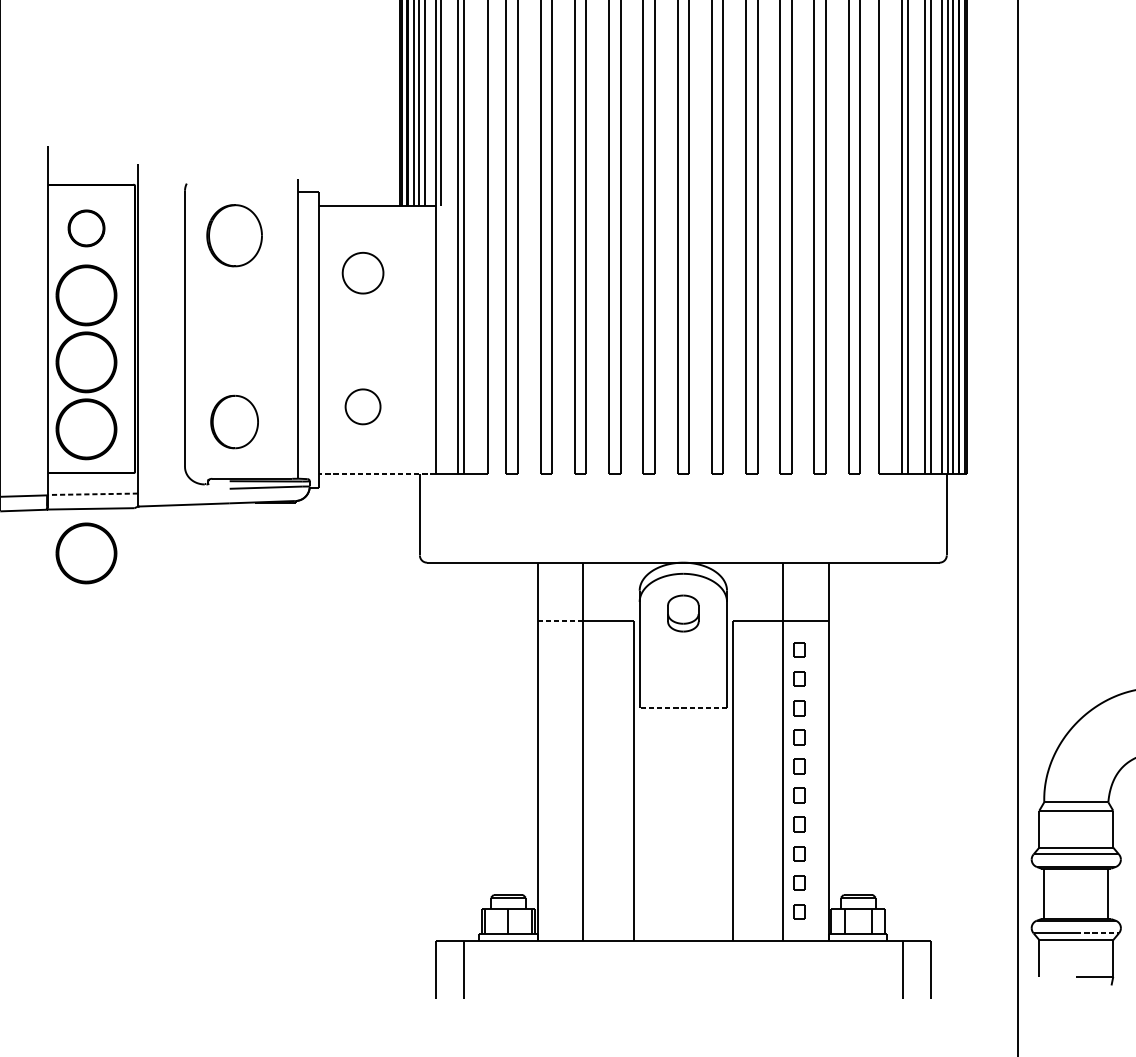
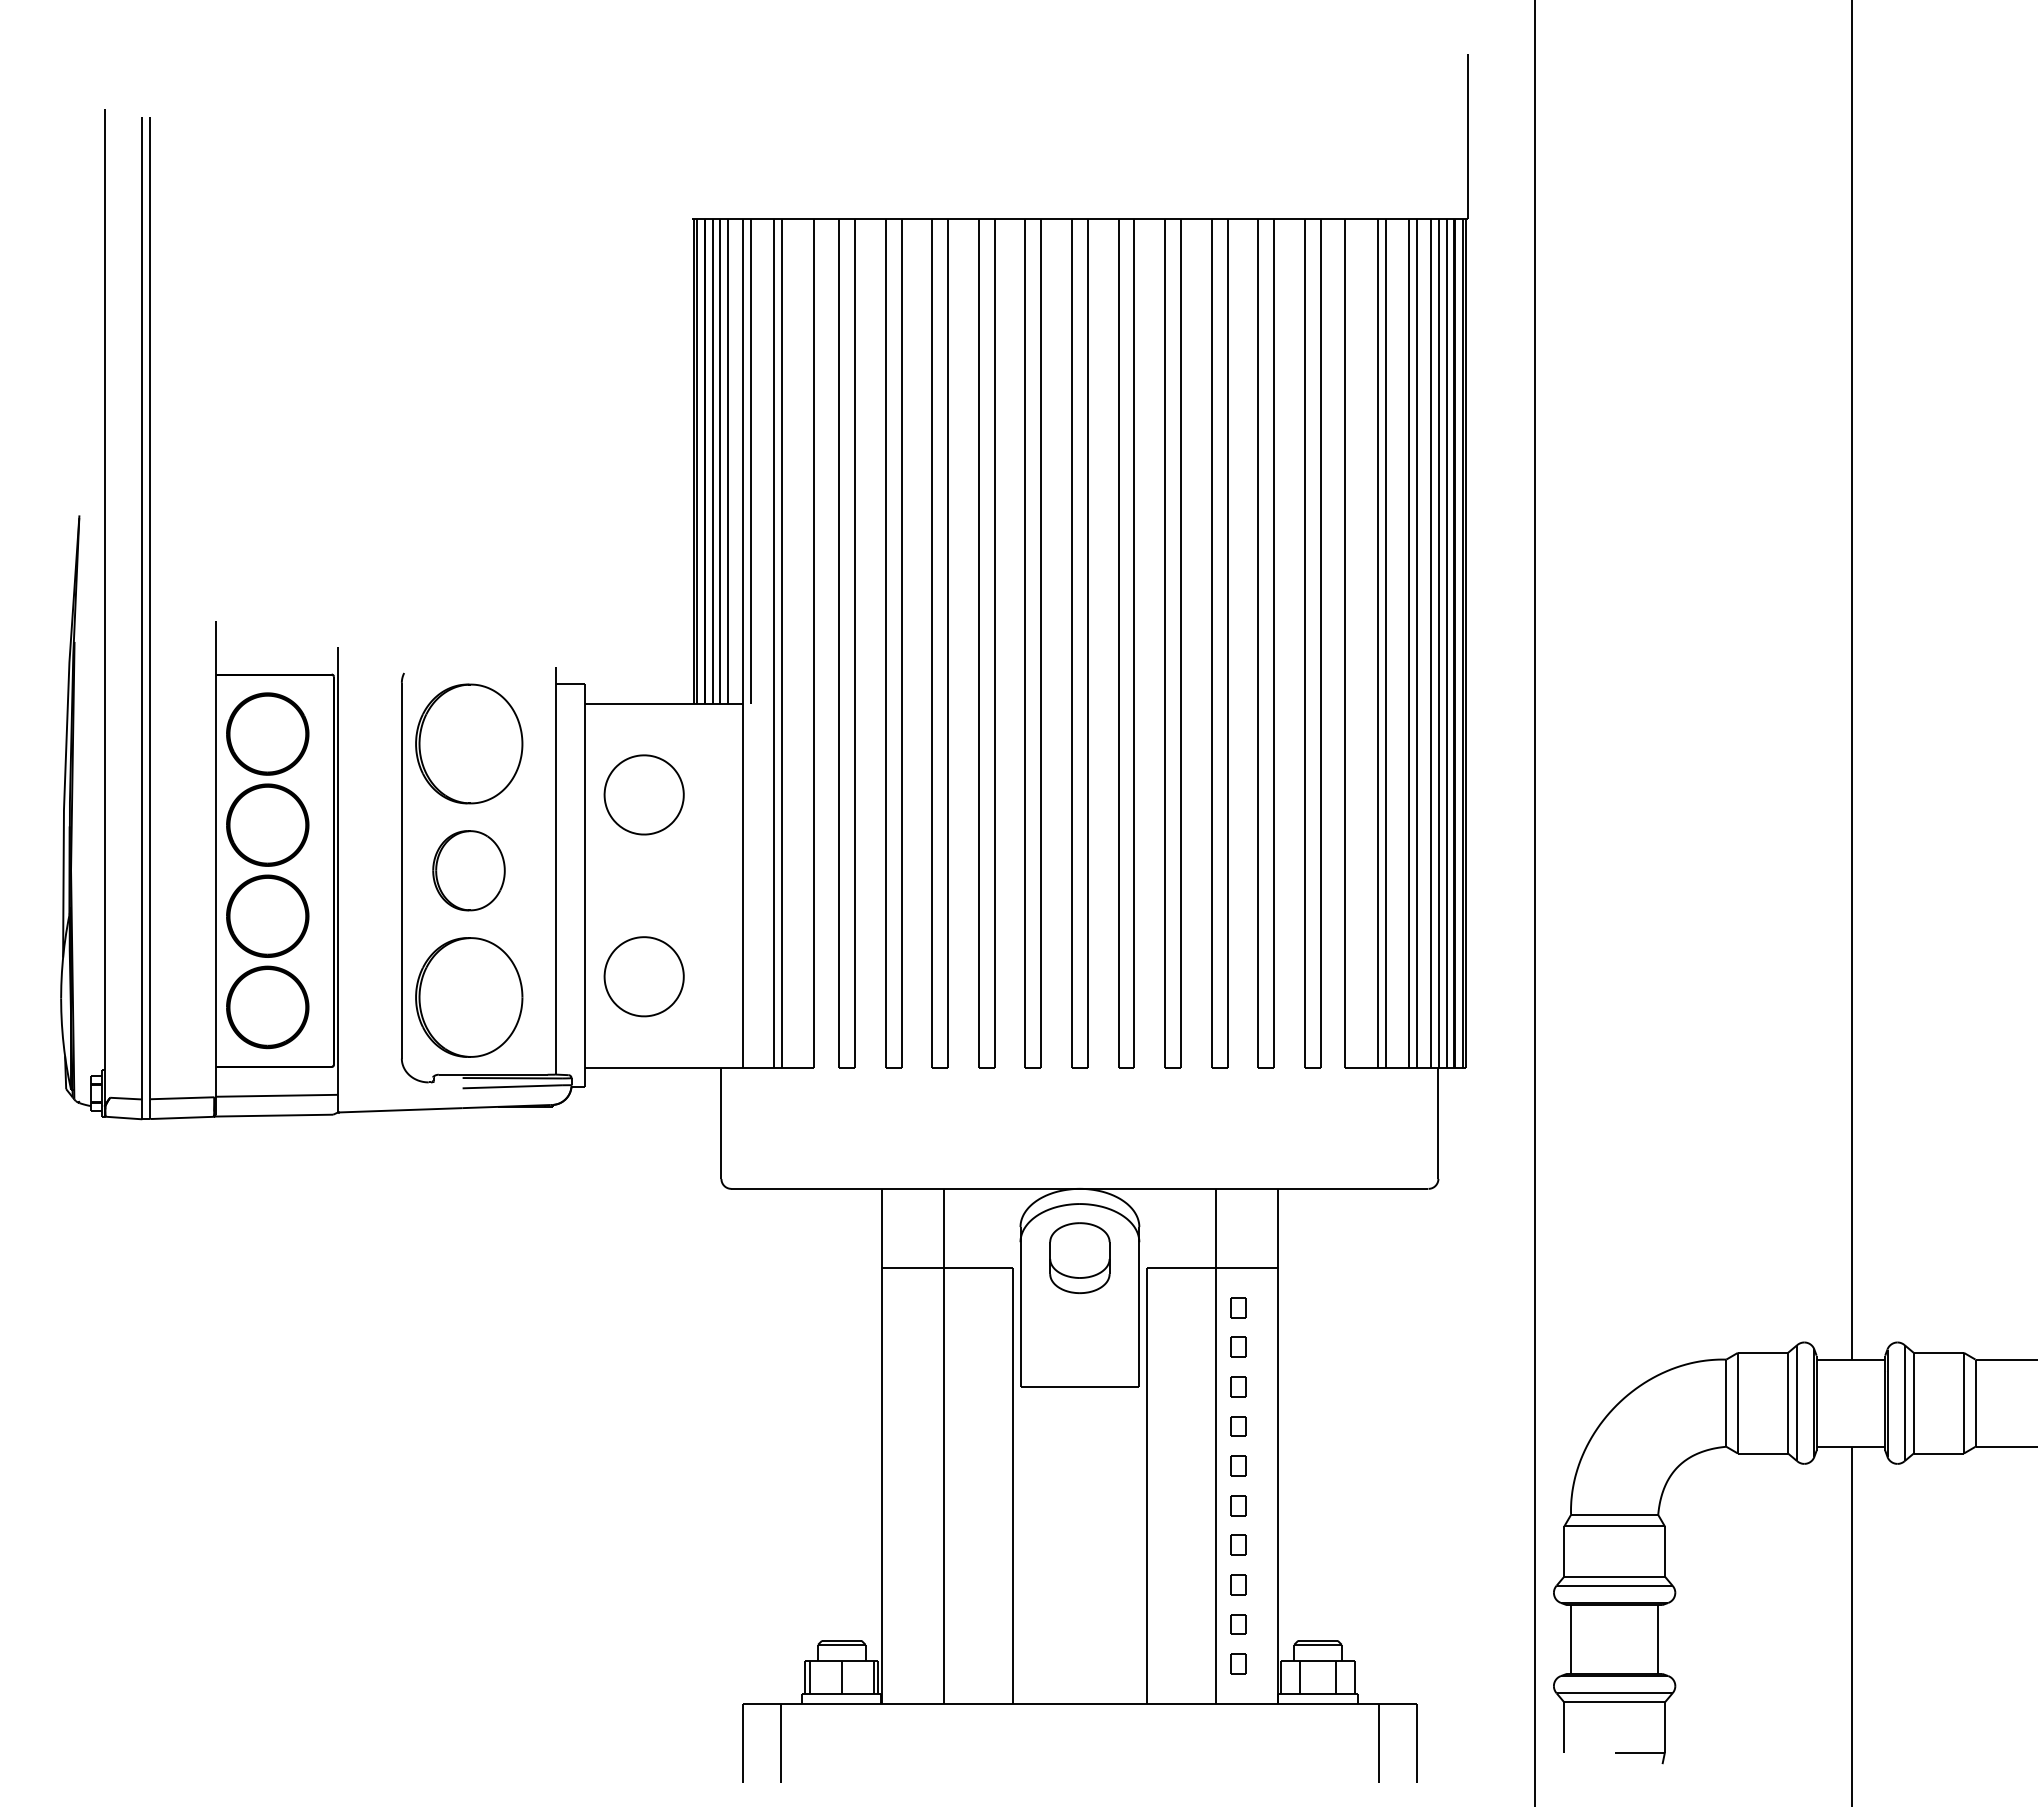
part: (86, 228) -> (267, 733), size x1.67
part: (234, 235) -> (469, 743), size x1.43
part: (362, 272) -> (643, 794), size x1.43
part: (234, 328) -> (468, 870), added
part: (362, 406) -> (643, 976), size x1.67
part: (234, 422) -> (469, 997), size x1.67
line: (377, 473) -> (663, 1067), dashed -> solid
line: (92, 494) -> (276, 1095), dashed -> solid
part: (86, 552) -> (267, 1175), removed
part: (683, 613) -> (1079, 1257), size x1.43
line: (561, 621) -> (913, 1268), dashed -> solid
line: (683, 707) -> (1079, 1386), dashed -> solid
line: (1097, 933) -> (1643, 1693), dashed -> solid

